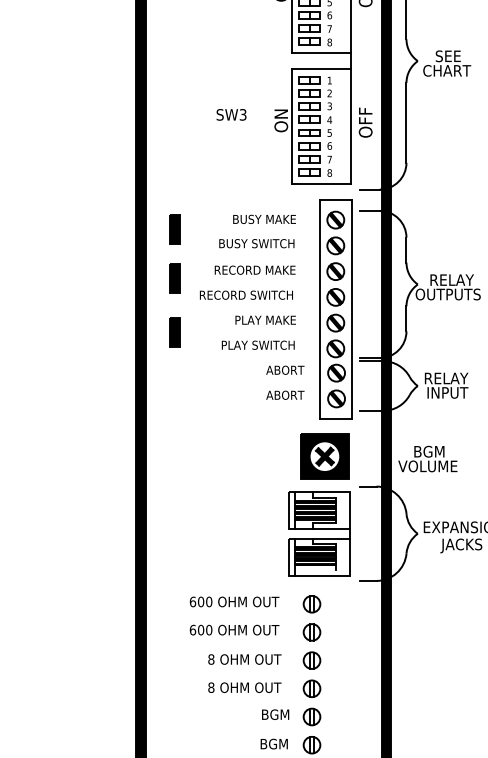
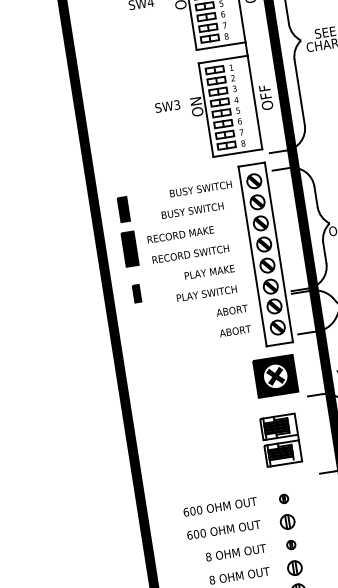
text: (231, 114) -> (167, 106), moved
text: (287, 218) -> (214, 186), BUSY MAKE -> BUSY SWITCH
text: (254, 269) -> (180, 234), moved
part: (174, 278) -> (129, 249), size x1.4
part: (174, 332) -> (136, 293), size x0.7
part: (319, 533) -> (281, 439), size x0.7
part: (311, 604) -> (283, 499), size x0.6
part: (311, 660) -> (290, 545), size x0.6

